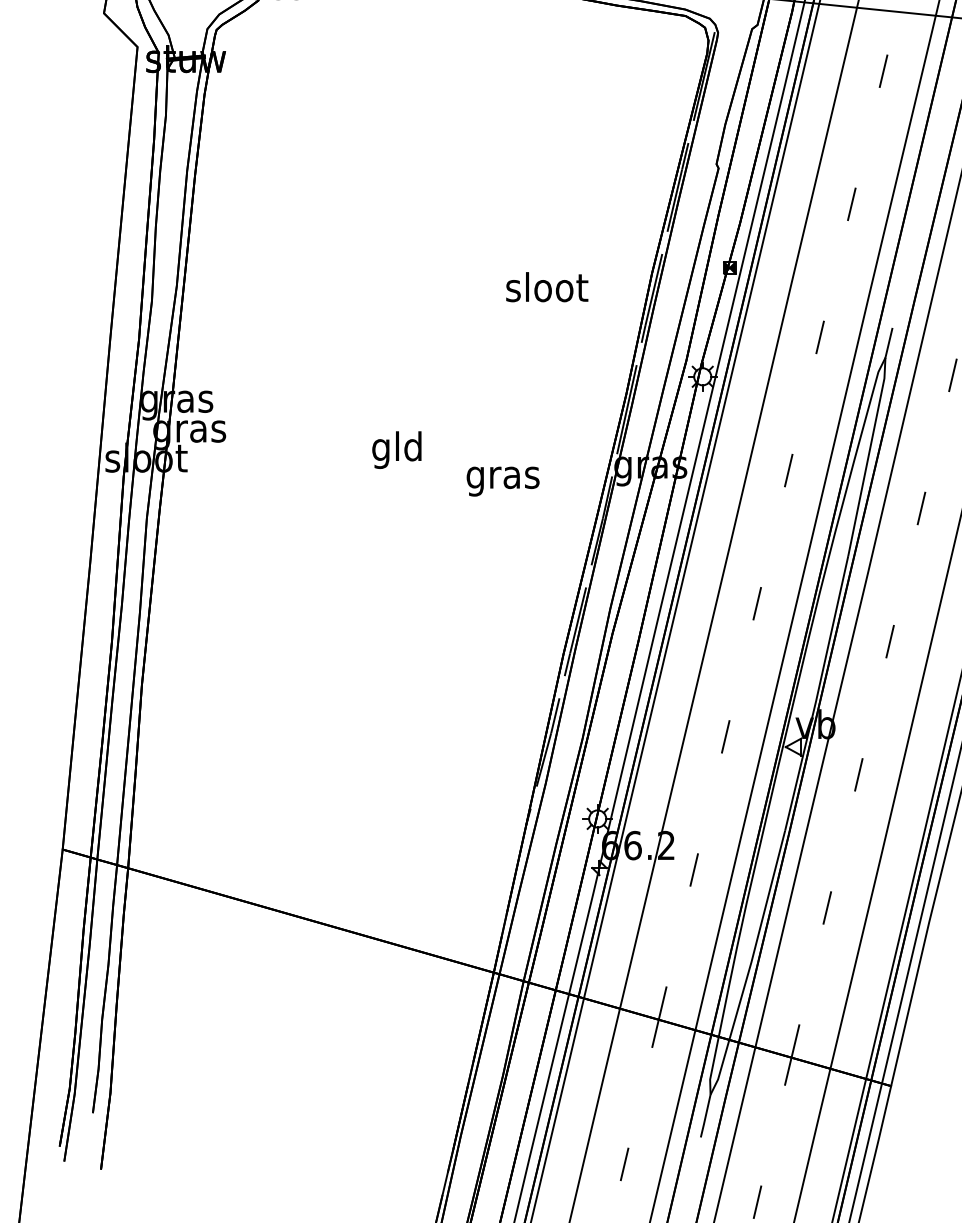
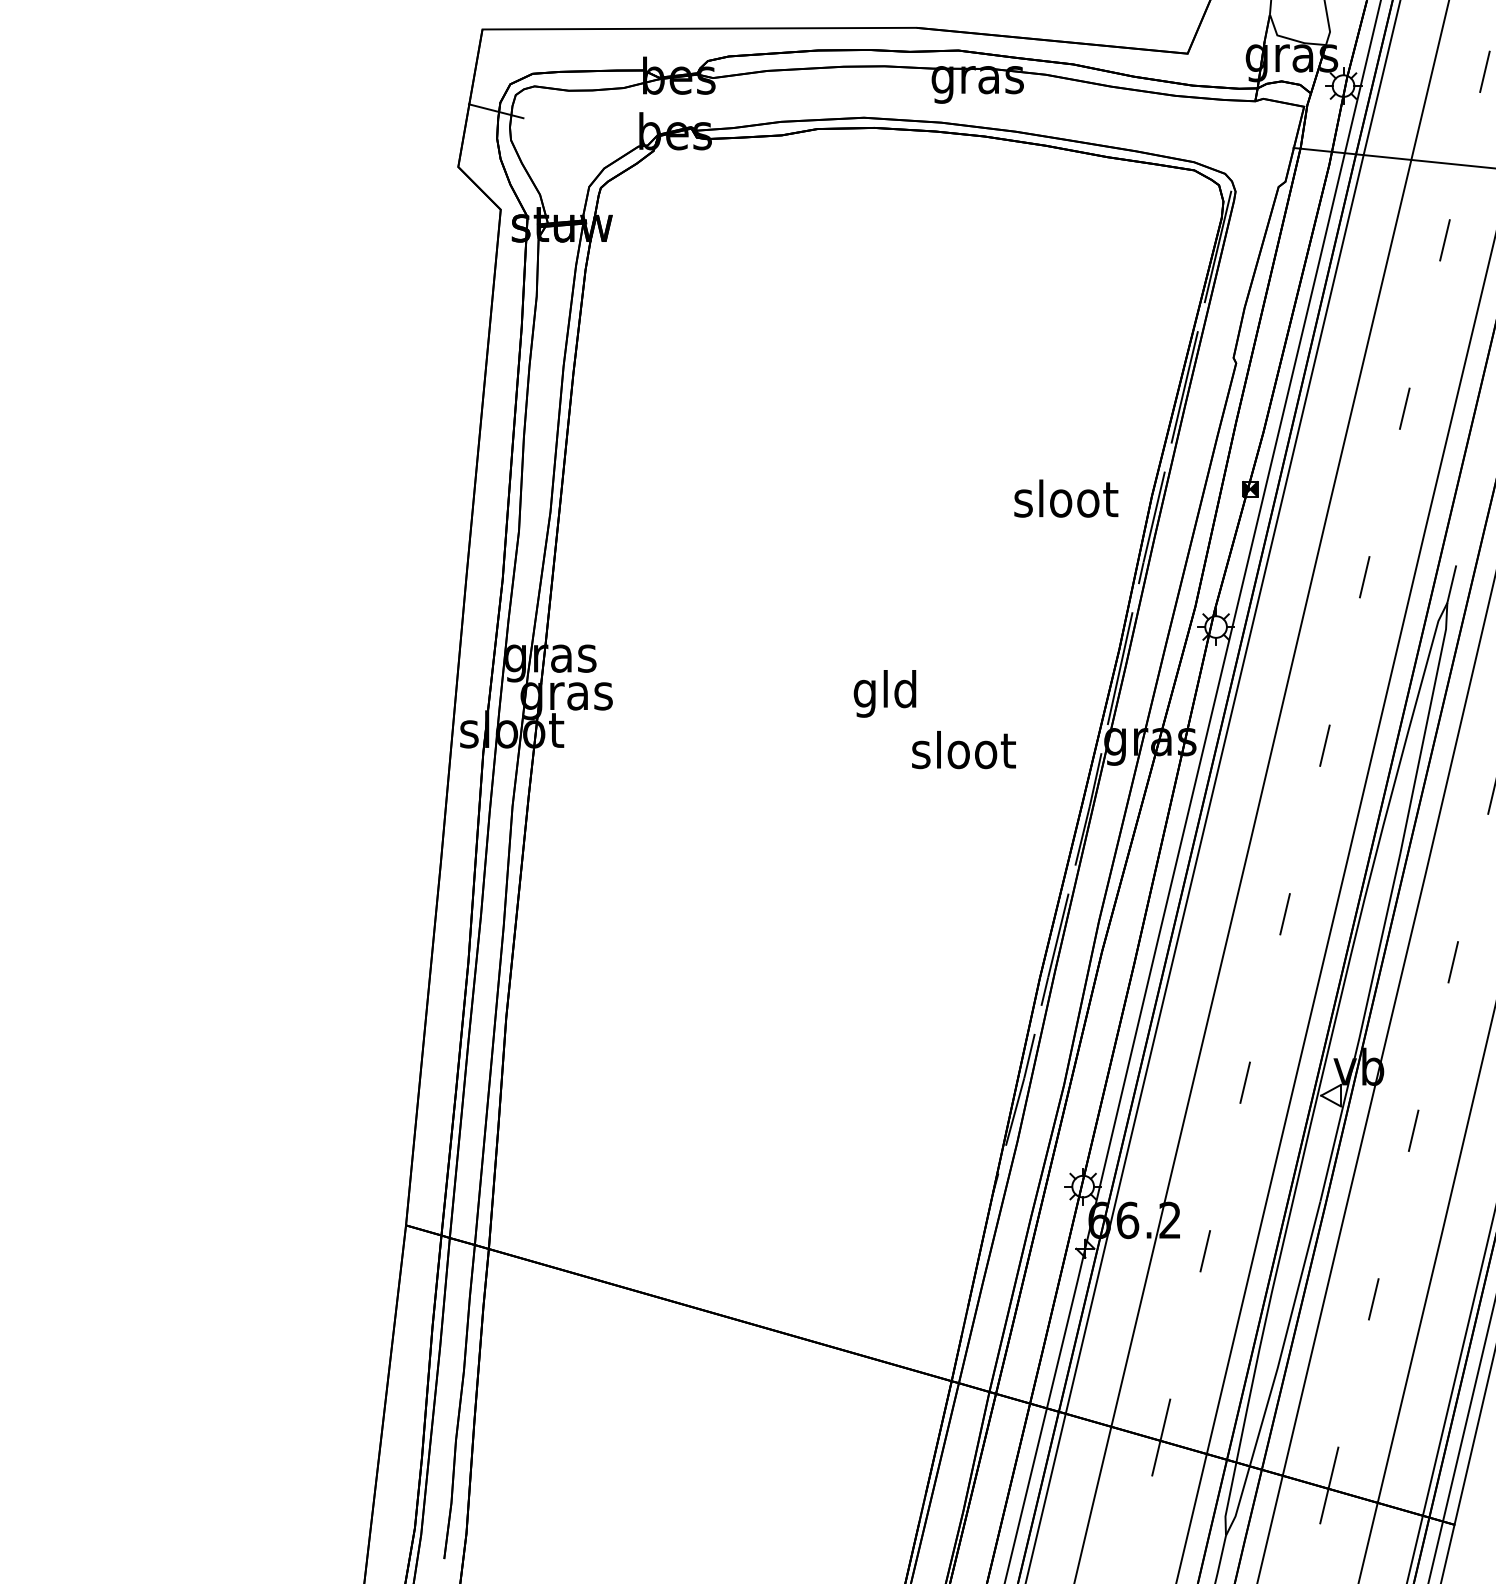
text: (547, 287) -> (1066, 498), moved
text: (396, 449) -> (884, 693), moved
text: (503, 477) -> (963, 754), gras -> sloot

